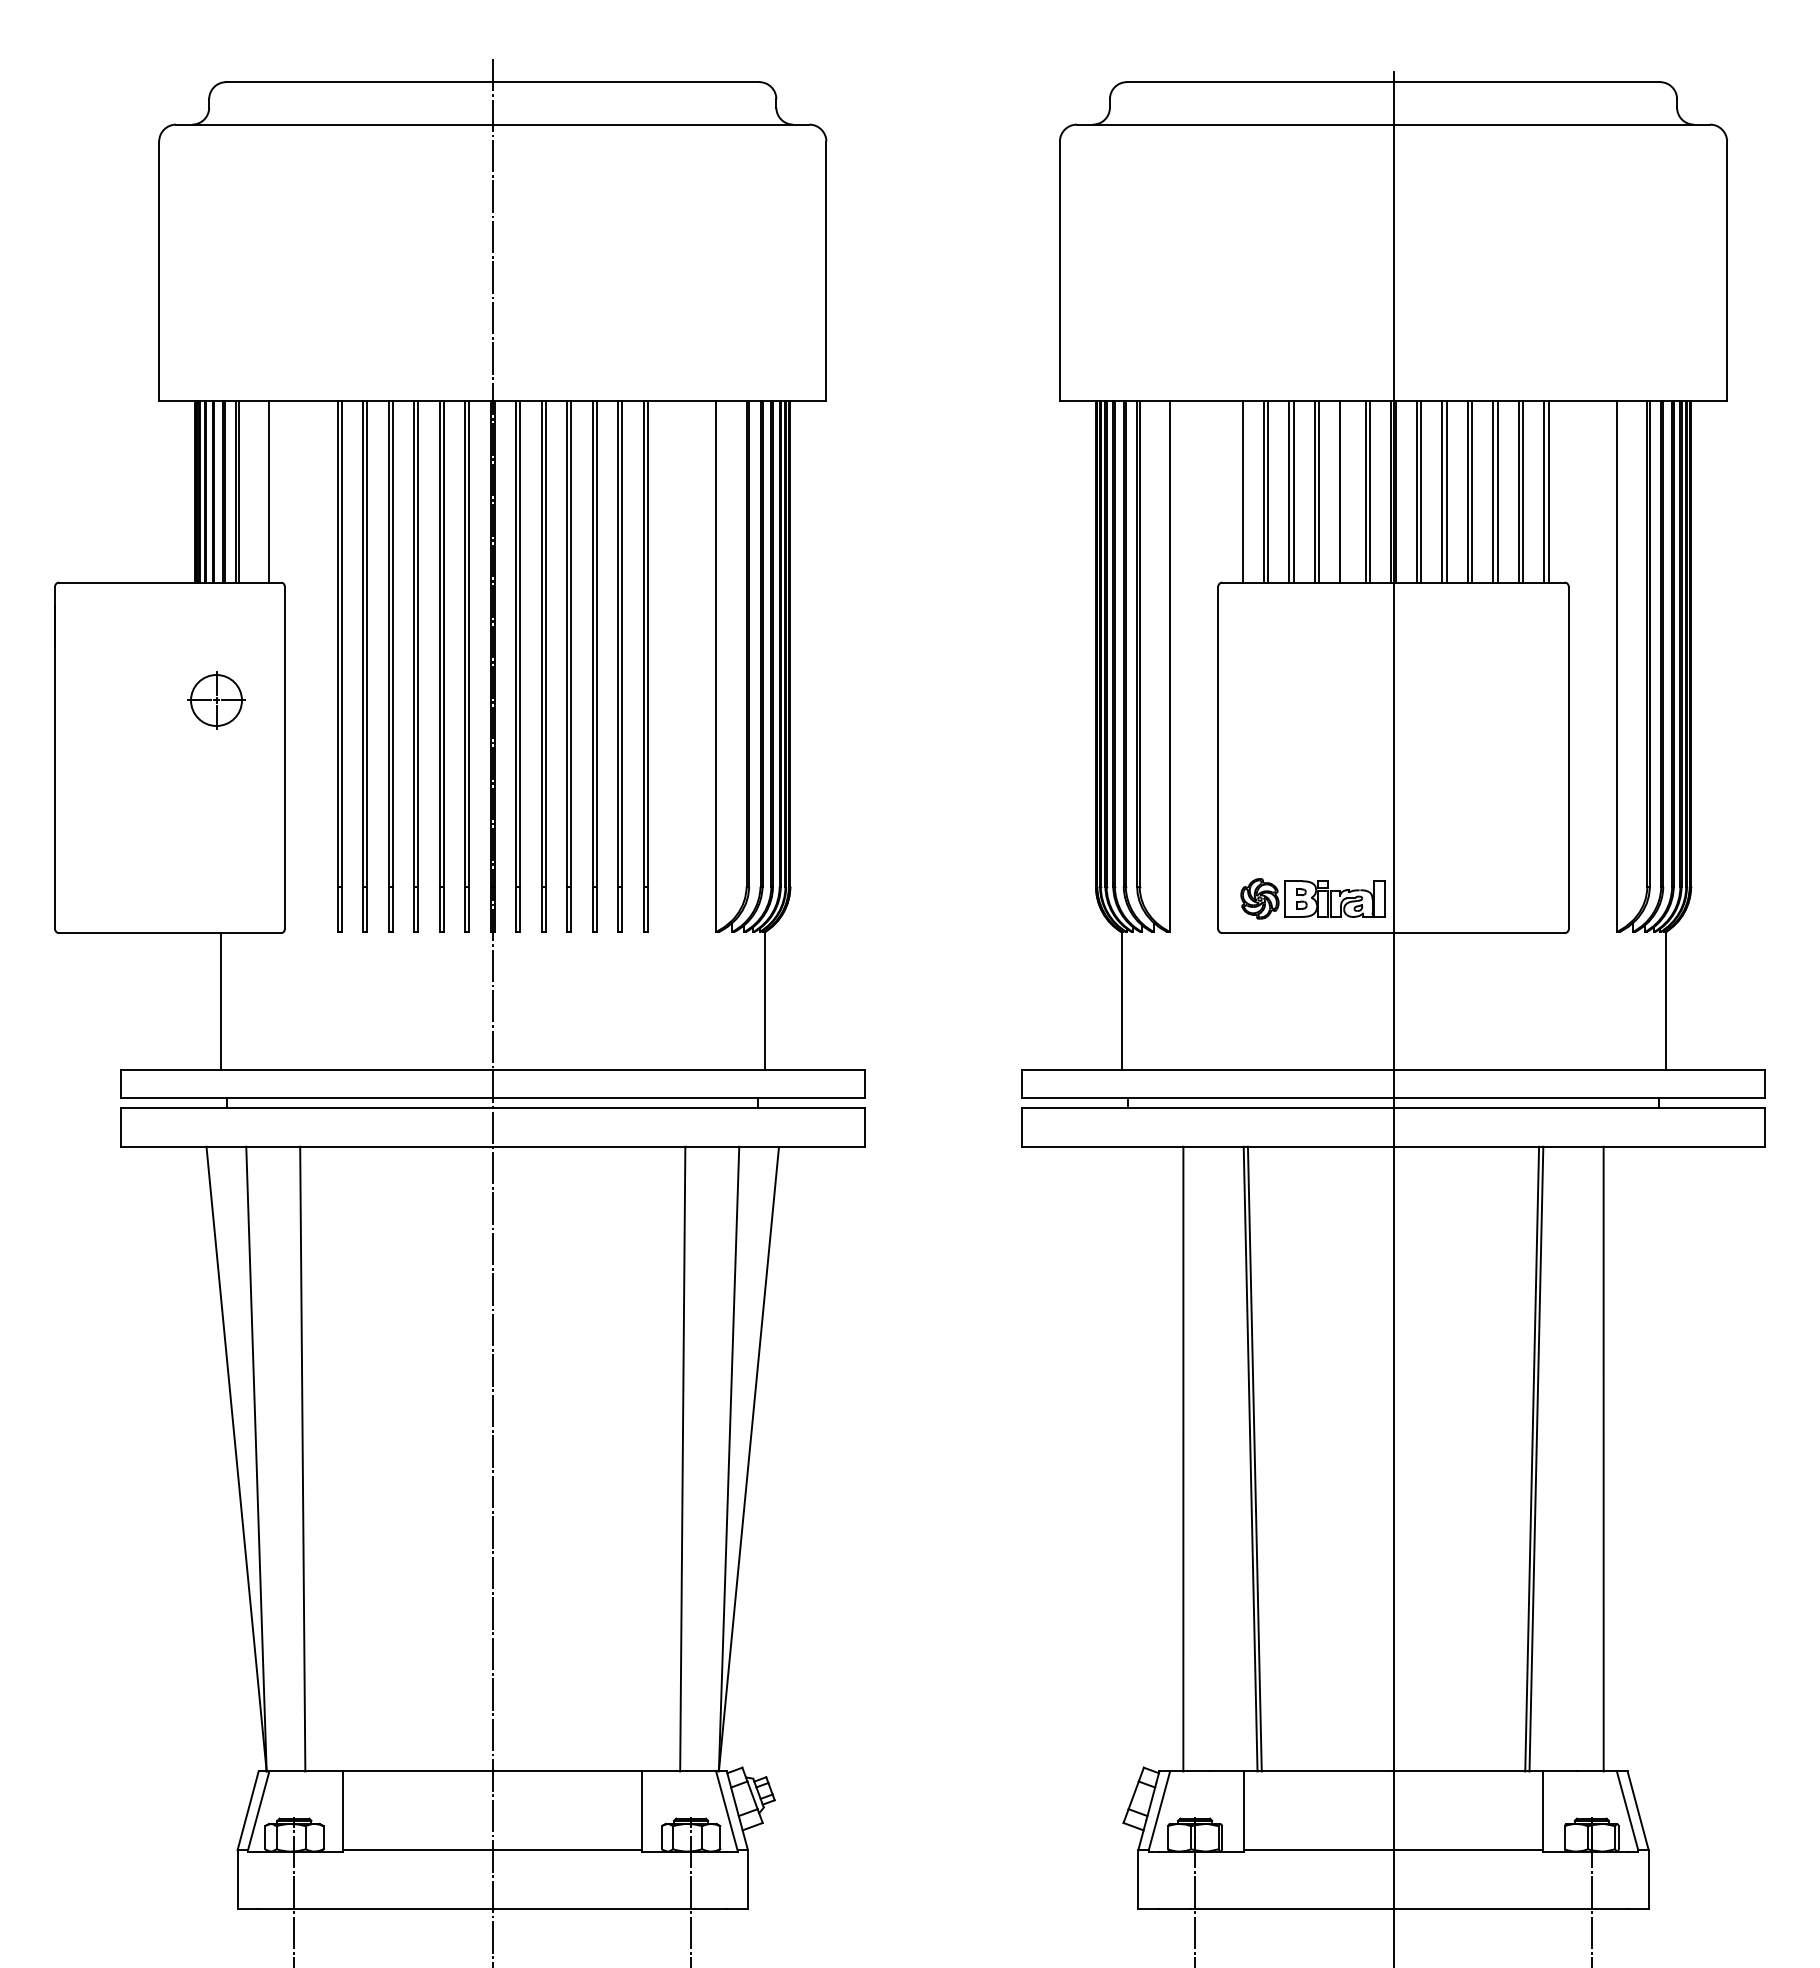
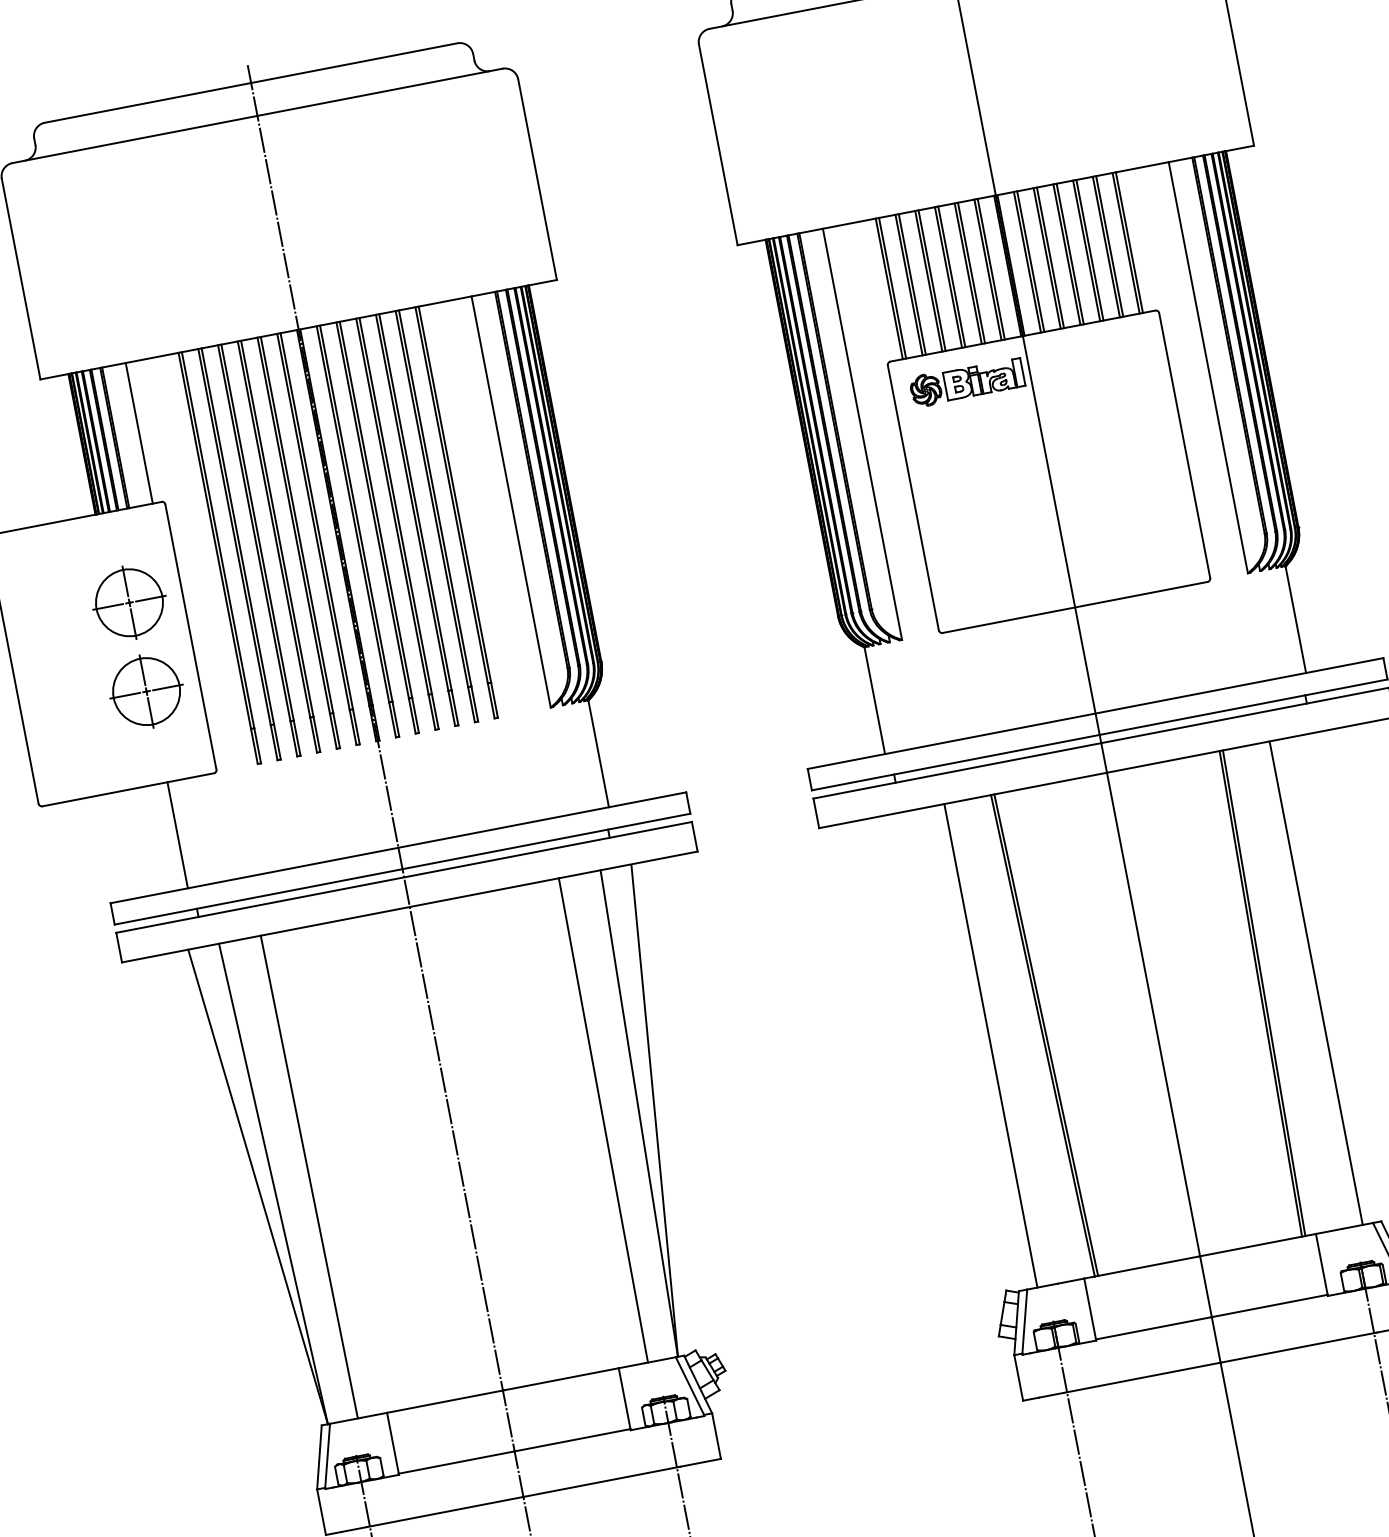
line: (1238, 491) -> (889, 288), added
line: (1344, 491) -> (971, 272), added
part: (216, 700) -> (129, 602), size x1.67
part: (216, 815) -> (146, 691), added
part: (1312, 898) -> (966, 382), moved

